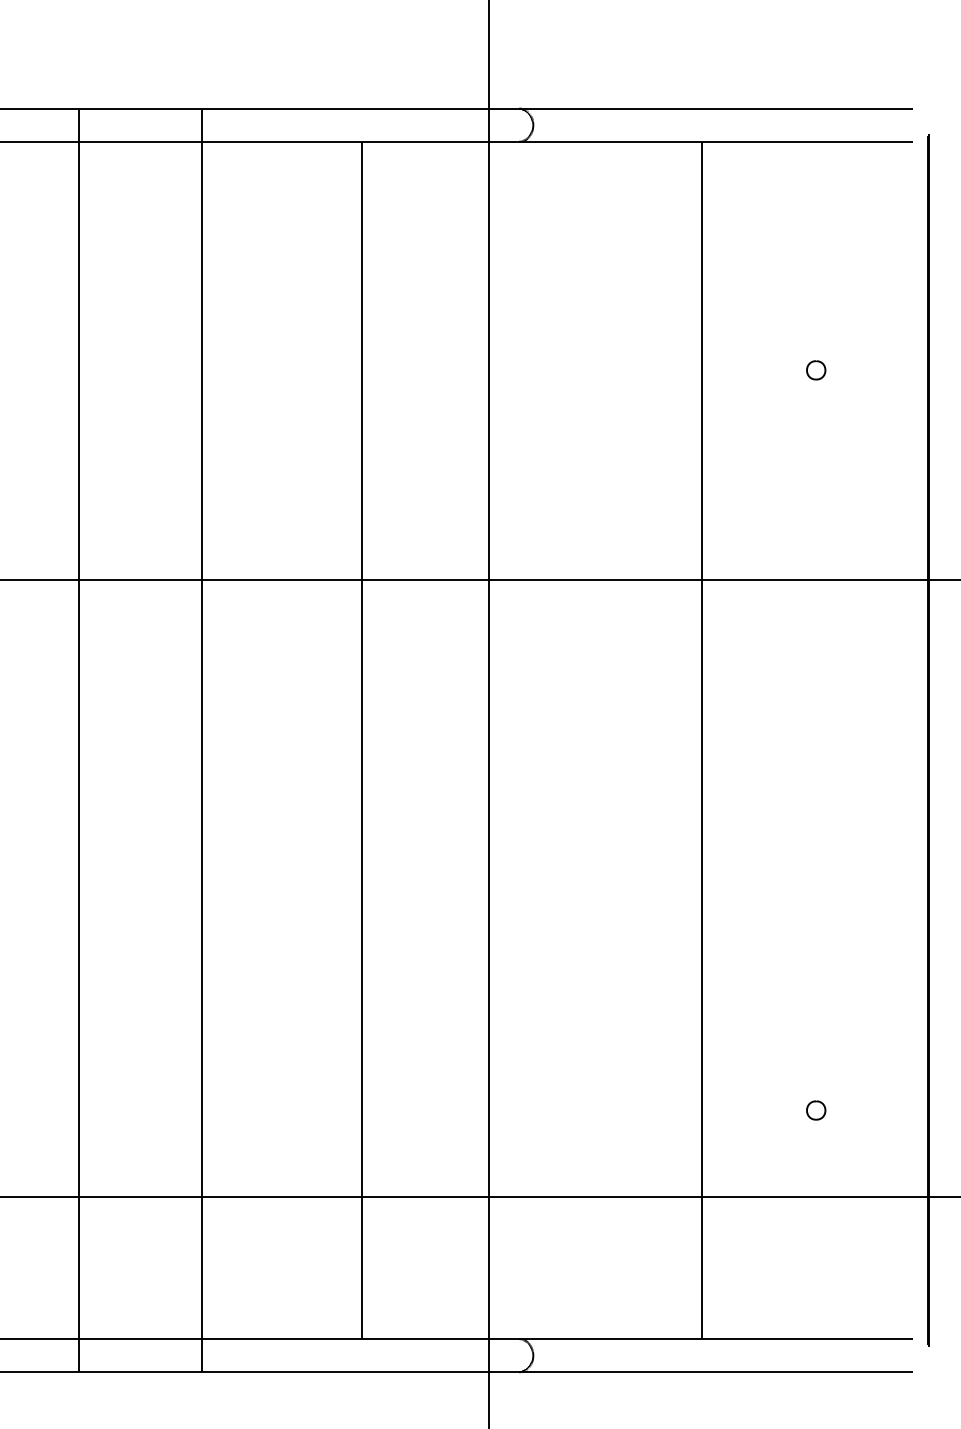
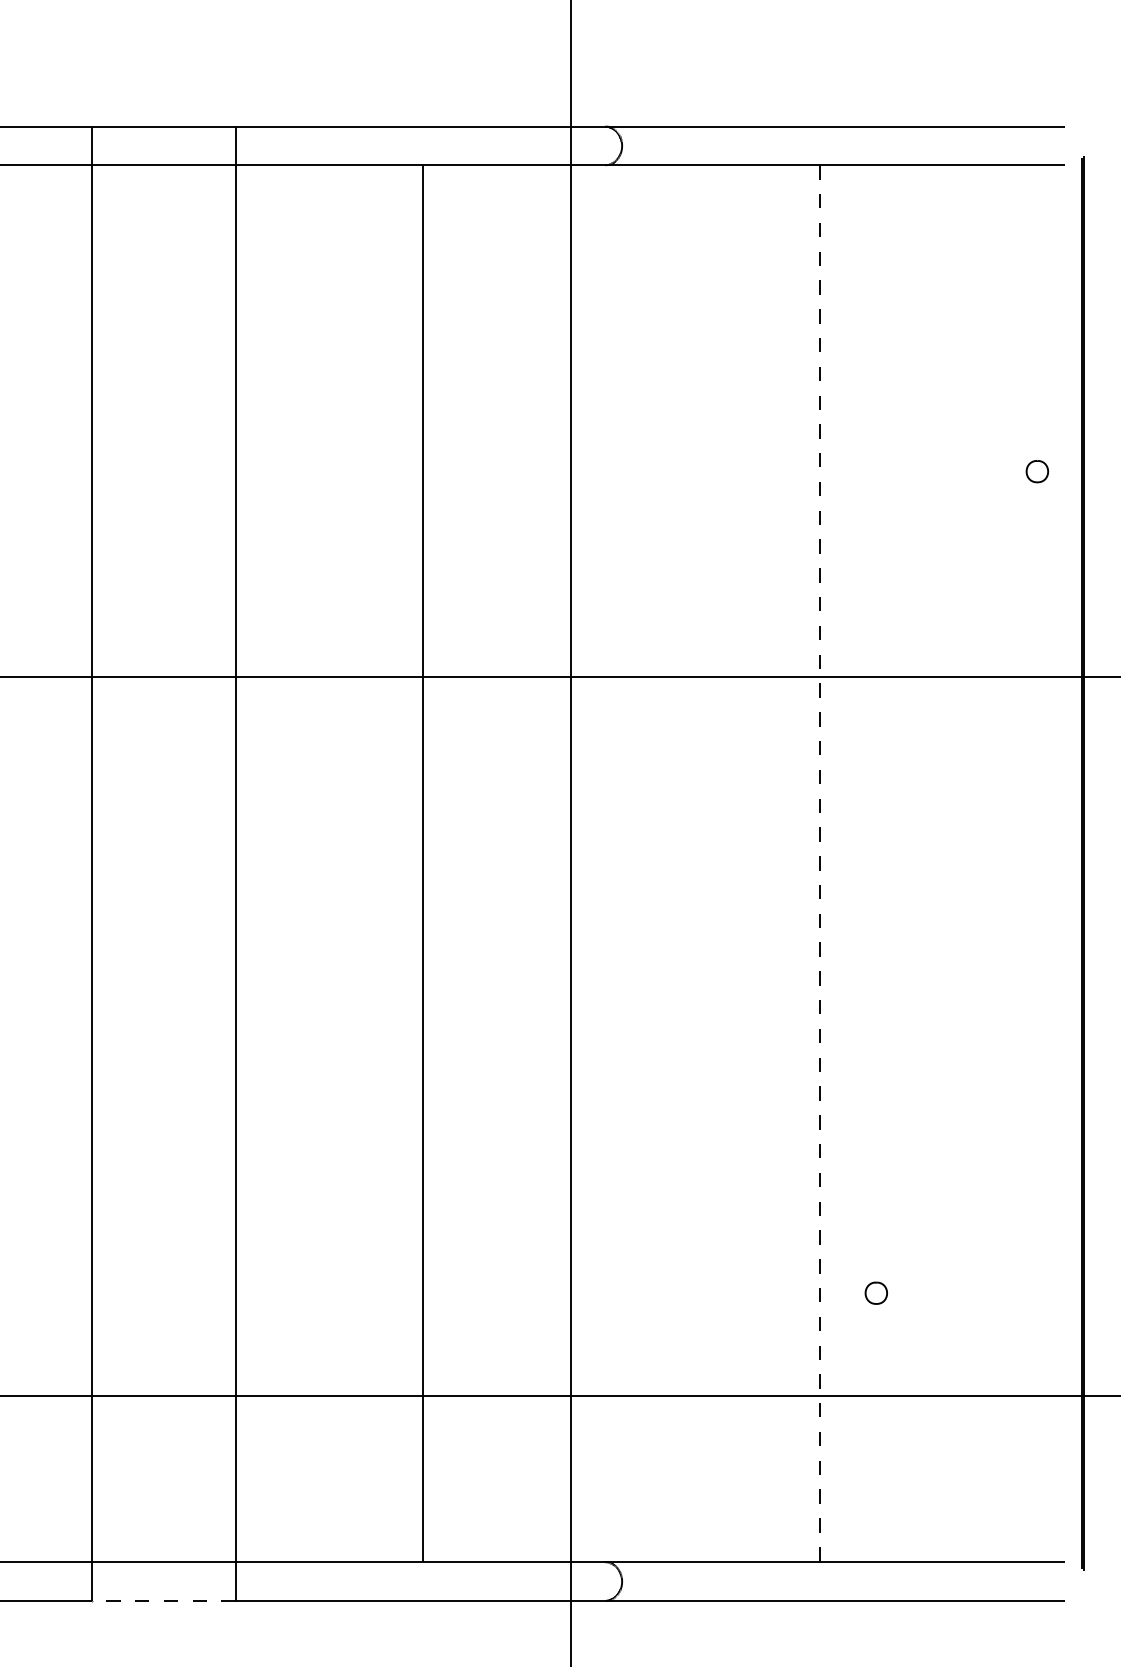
part: (816, 370) -> (1037, 471), moved
line: (702, 740) -> (819, 863), solid -> dashed
part: (816, 1110) -> (876, 1293), moved
line: (140, 1372) -> (163, 1601), solid -> dashed

